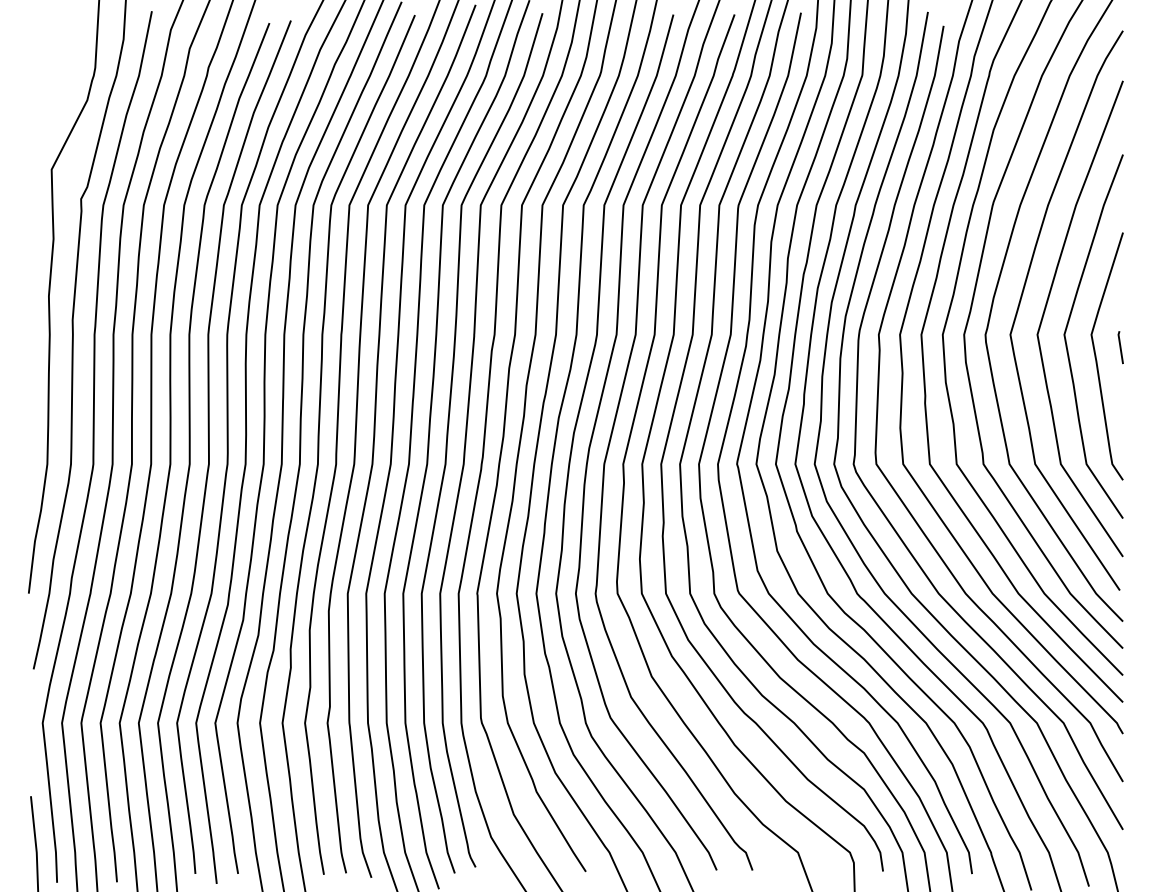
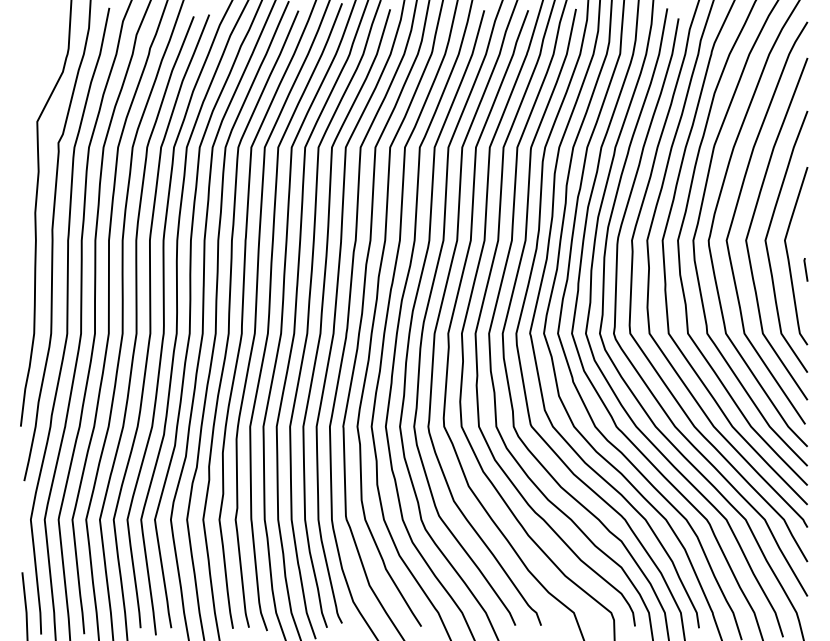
line: (1120, 347) -> (805, 269), moved

